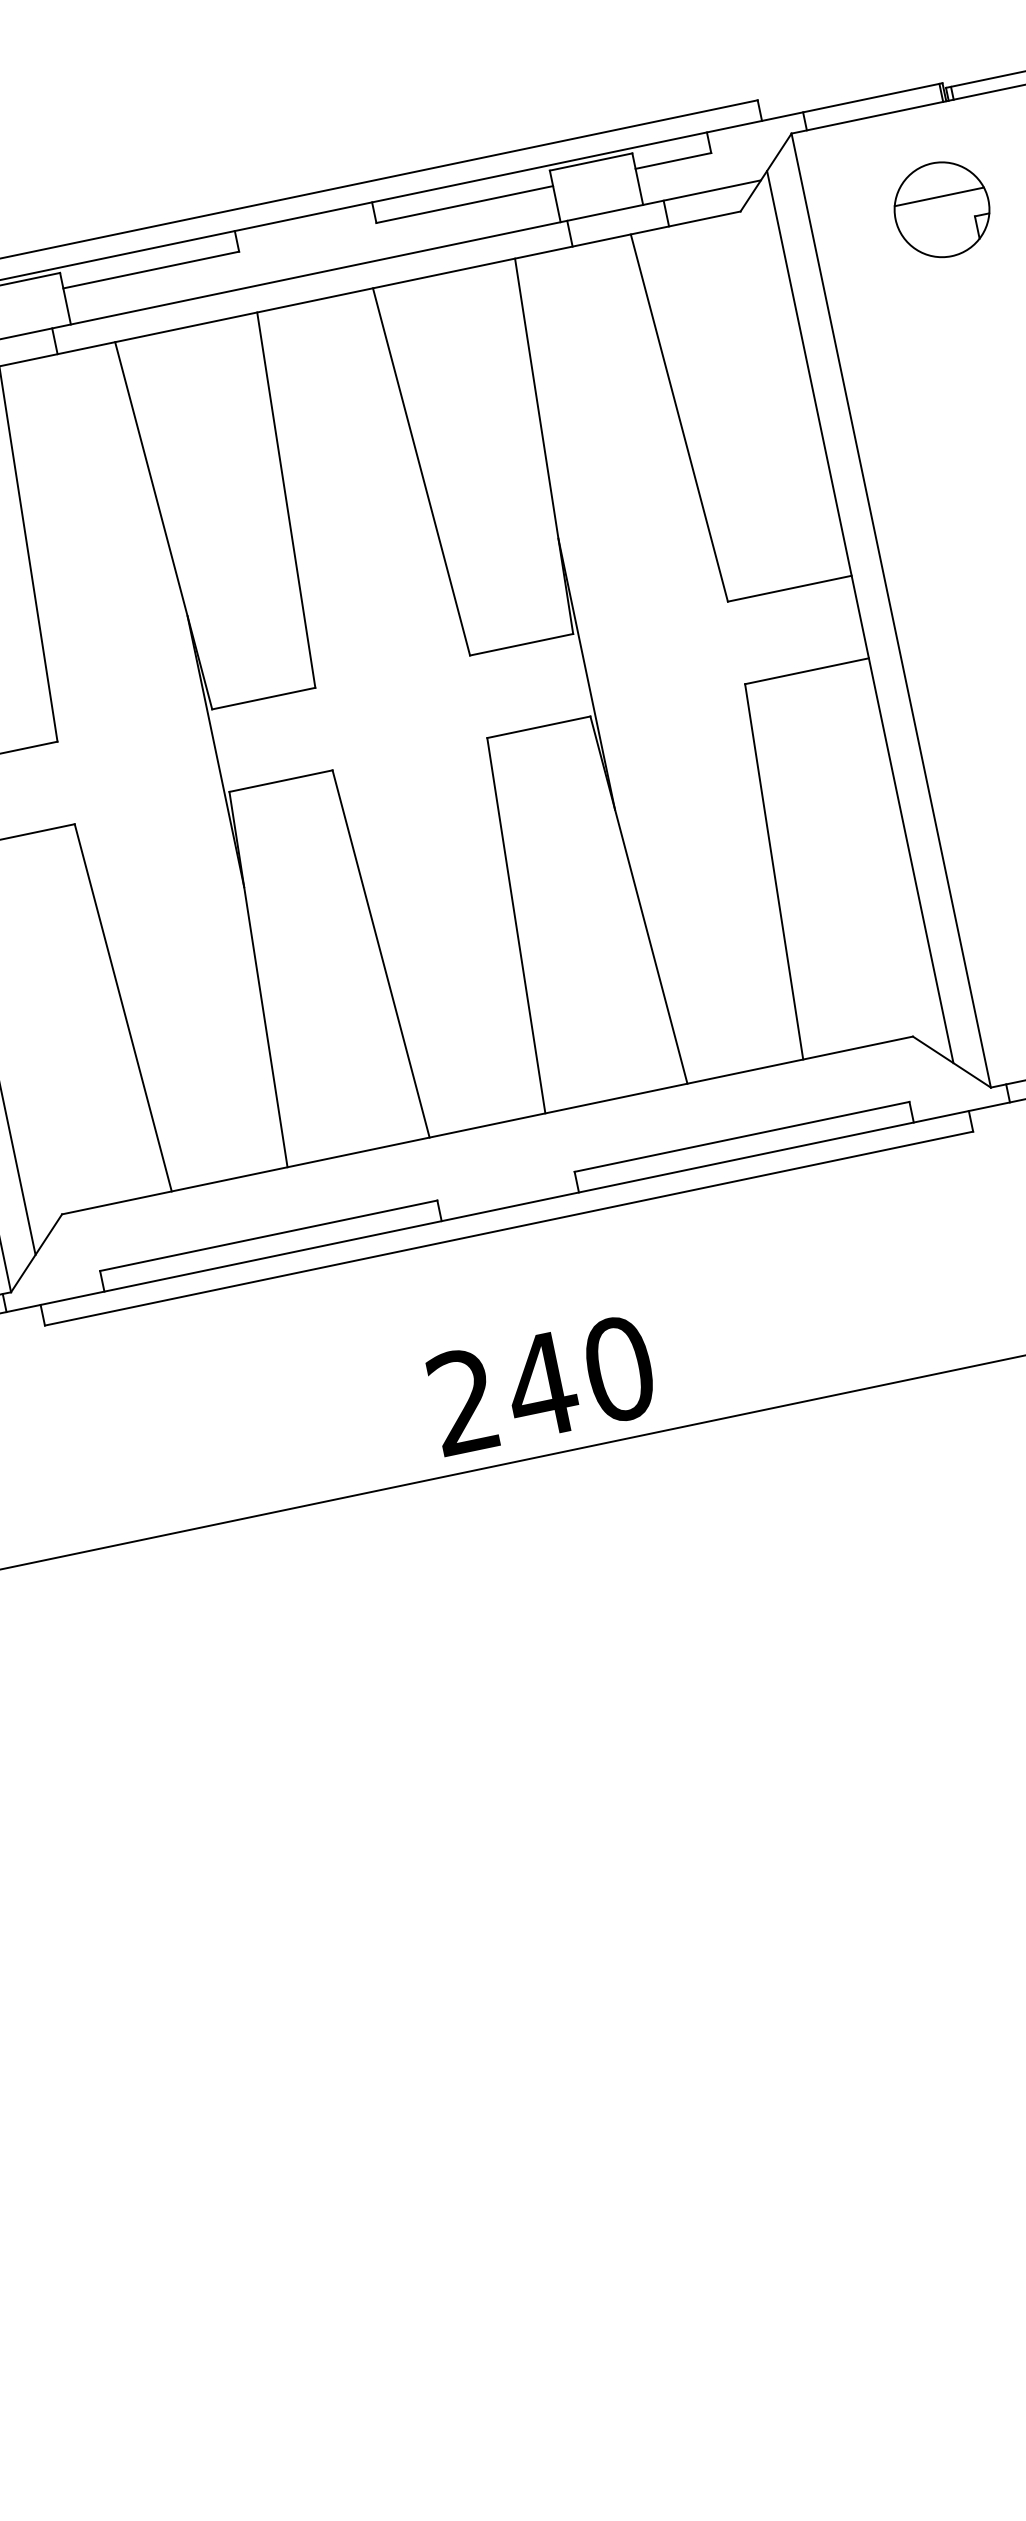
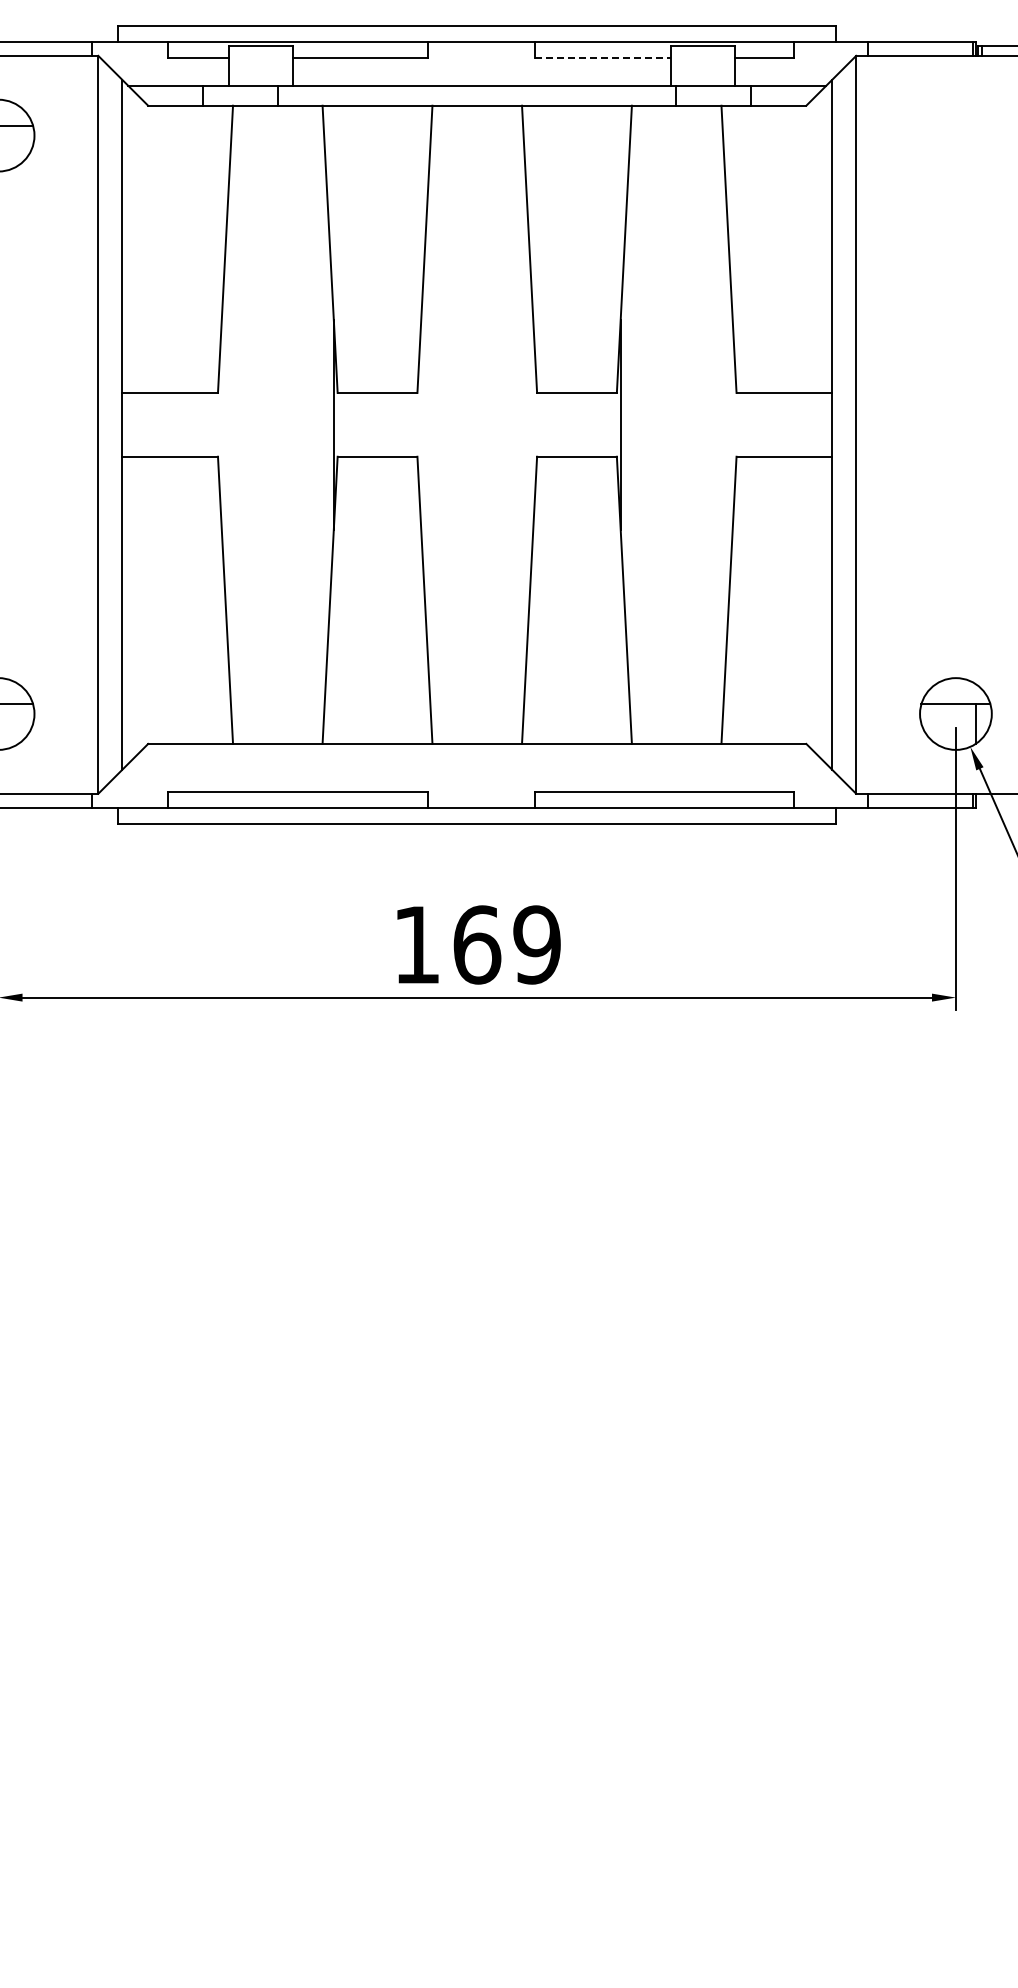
line: (465, 203) -> (603, 57), solid -> dashed
part: (941, 209) -> (955, 135), removed
text: (541, 1384) -> (477, 944), 240 -> 169

